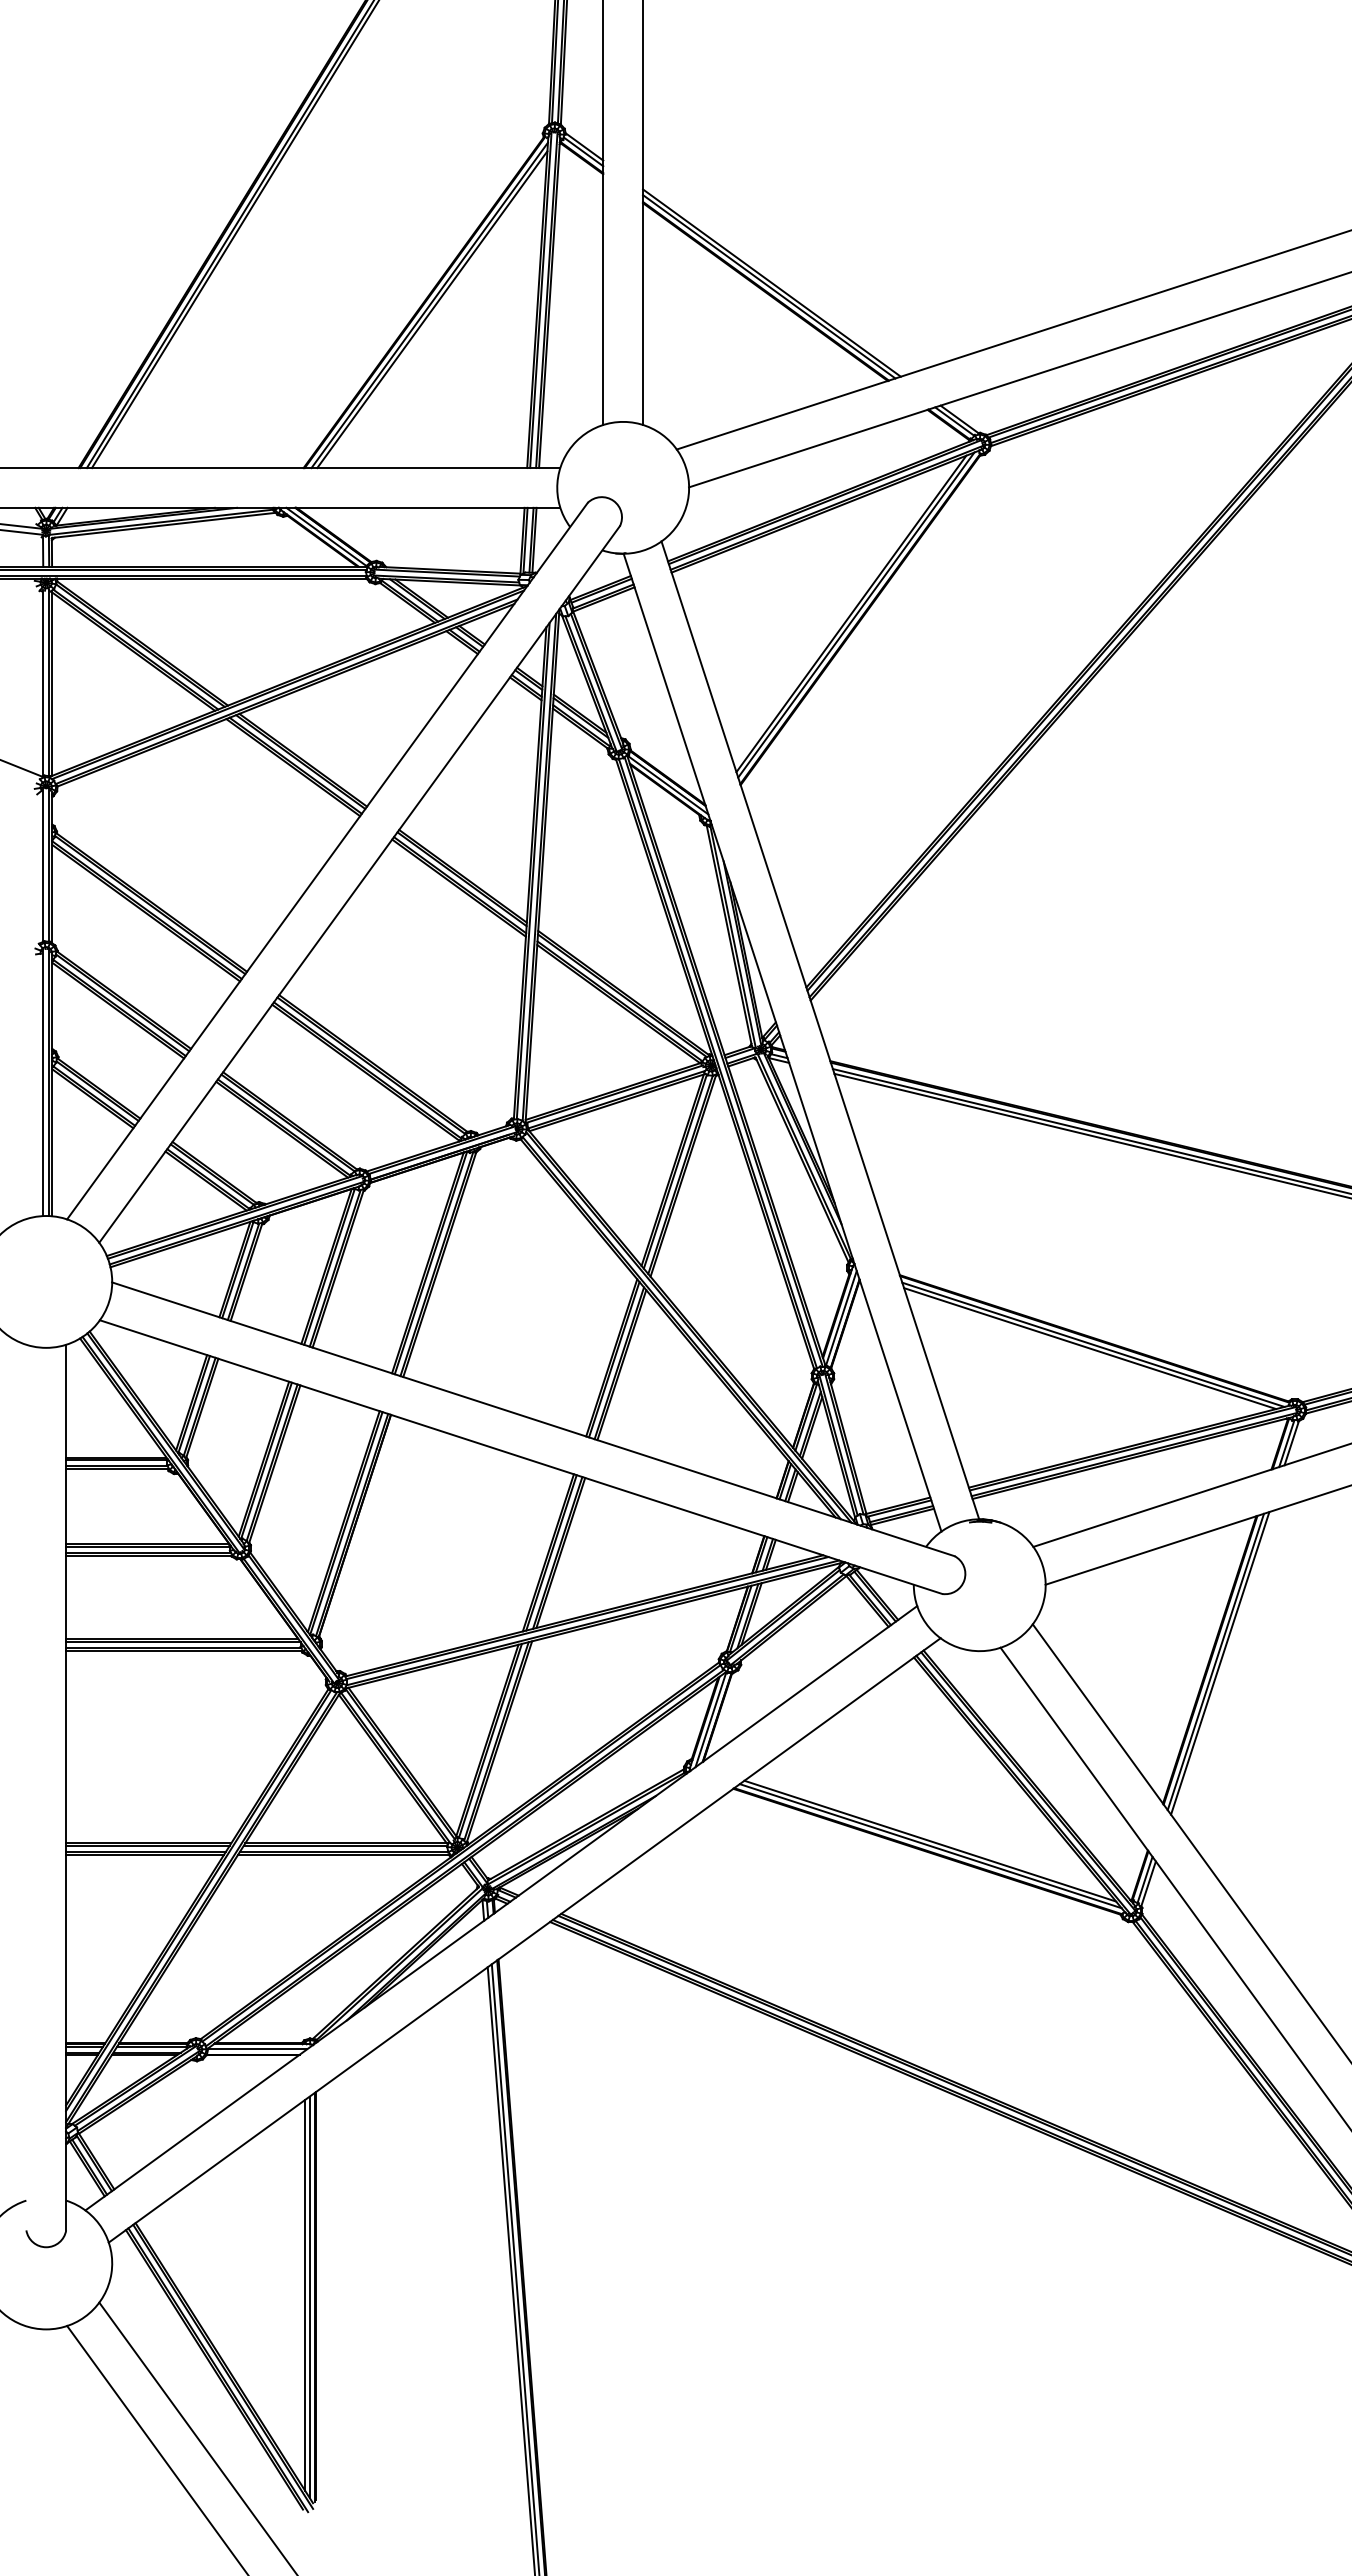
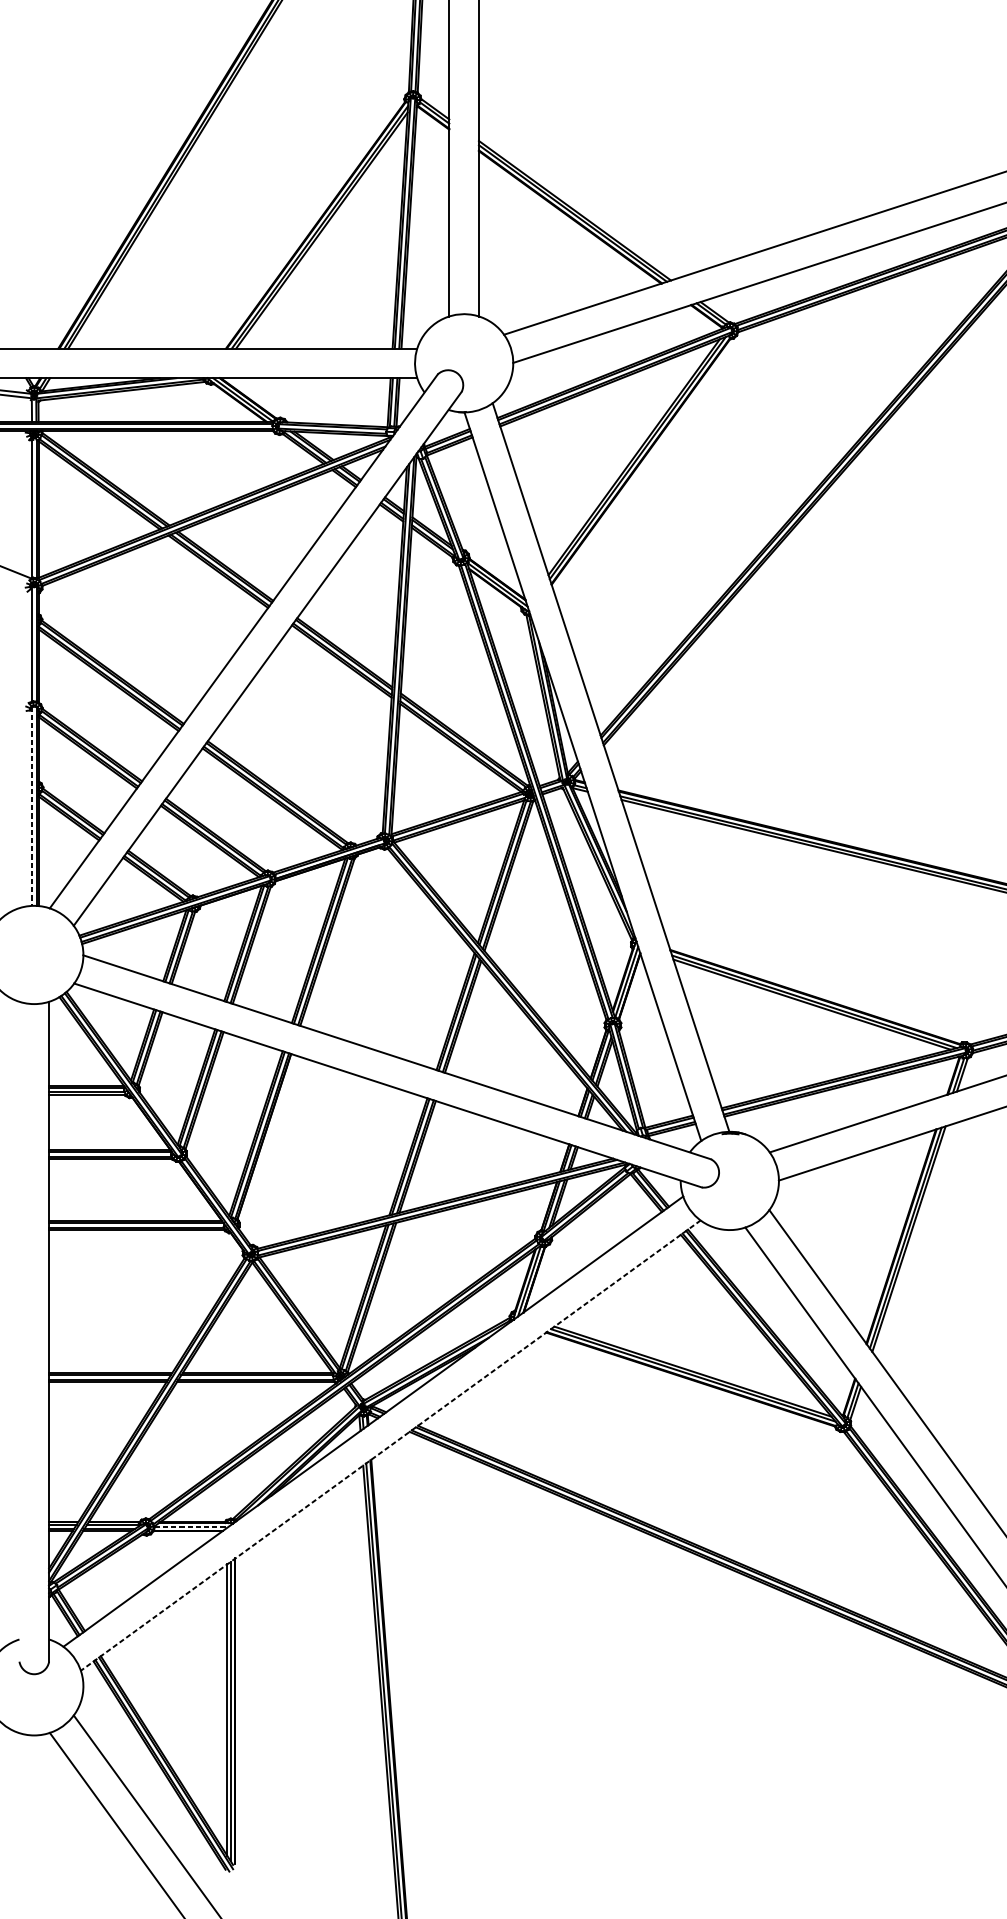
line: (43, 1082) -> (32, 806), solid -> dashed
line: (524, 1940) -> (390, 1445), solid -> dashed
line: (257, 2049) -> (191, 1526), solid -> dashed

